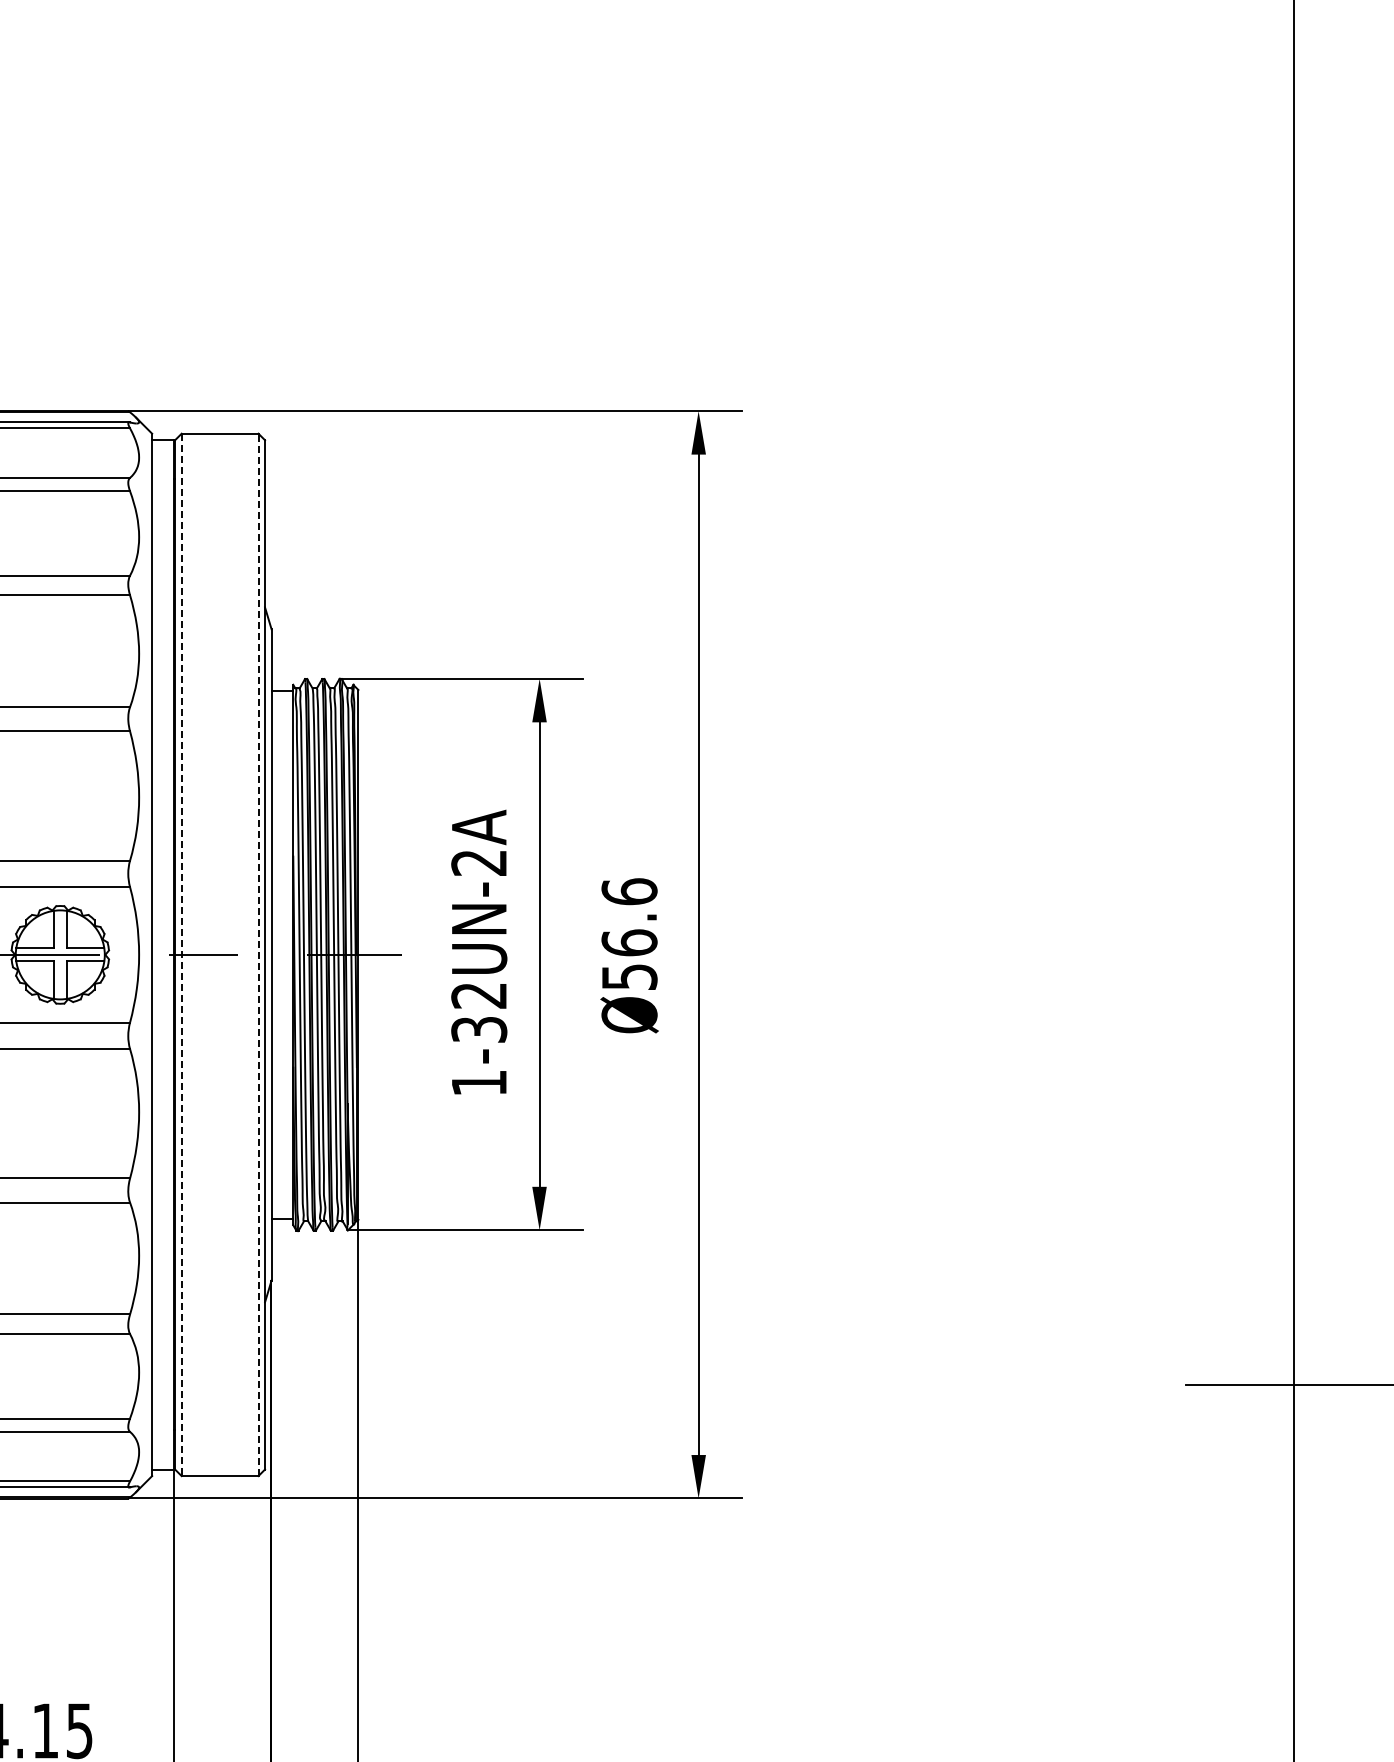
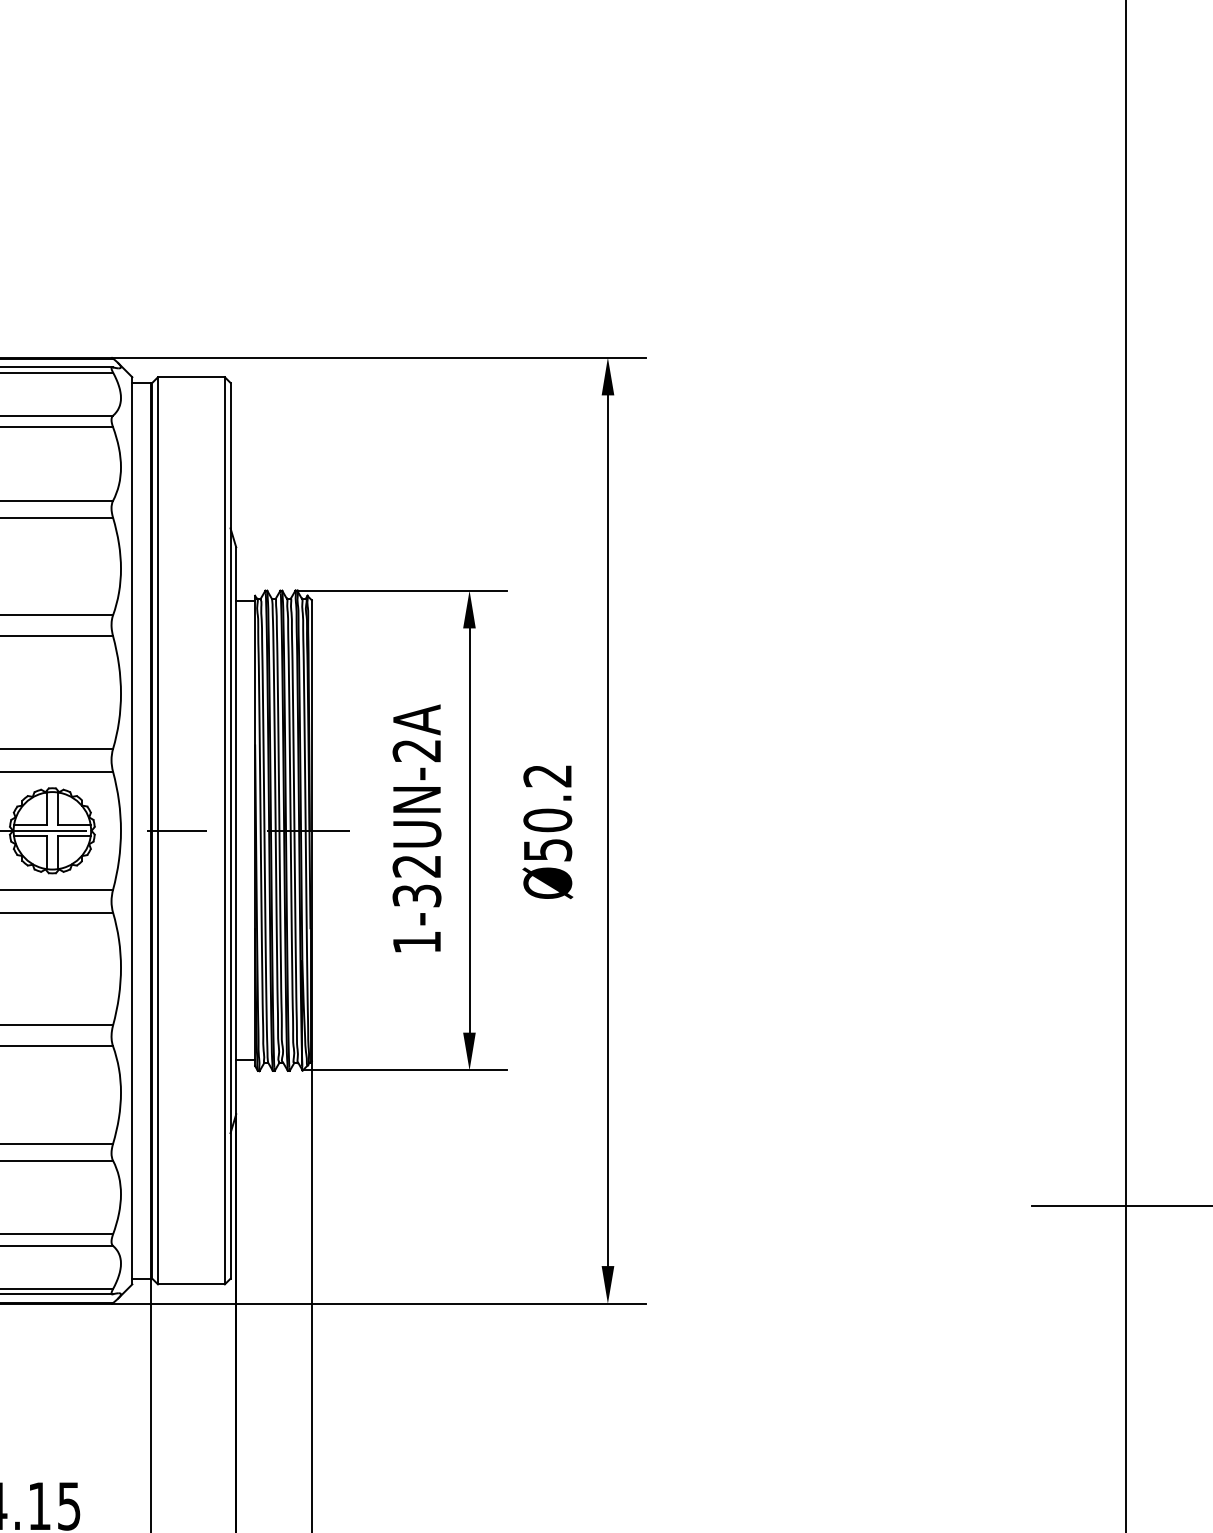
text: (629, 917) -> (547, 798), Ø56.6 -> Ø50.2
line: (258, 954) -> (224, 830), dashed -> solid
line: (181, 955) -> (157, 831), dashed -> solid

